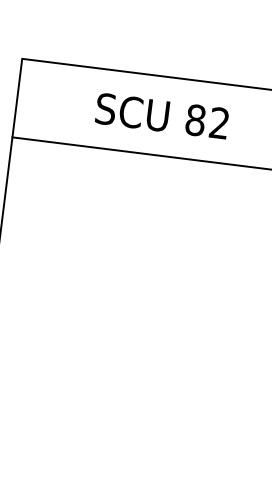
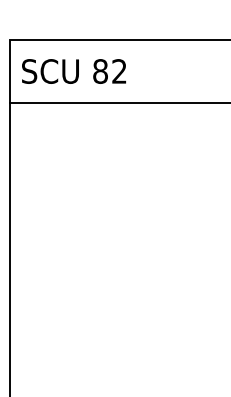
text: (161, 116) -> (73, 71), moved

